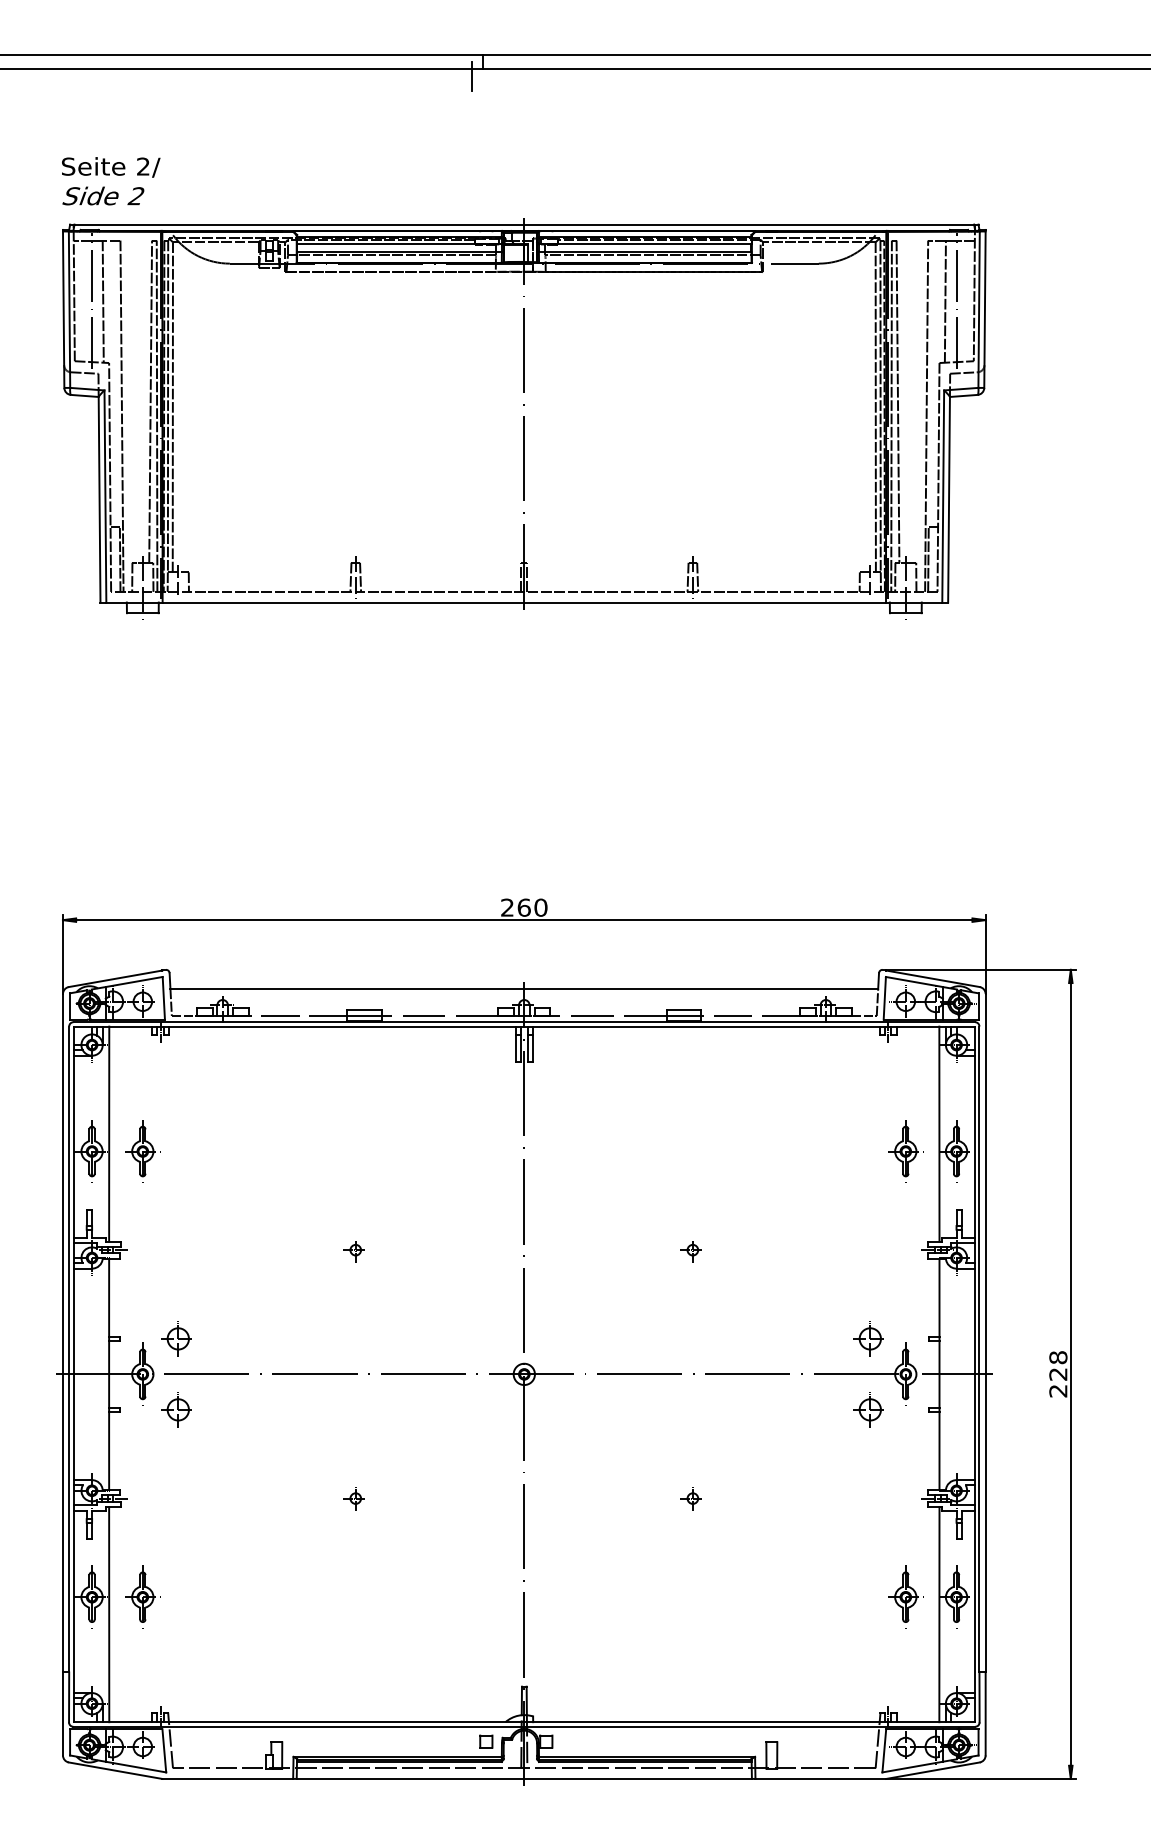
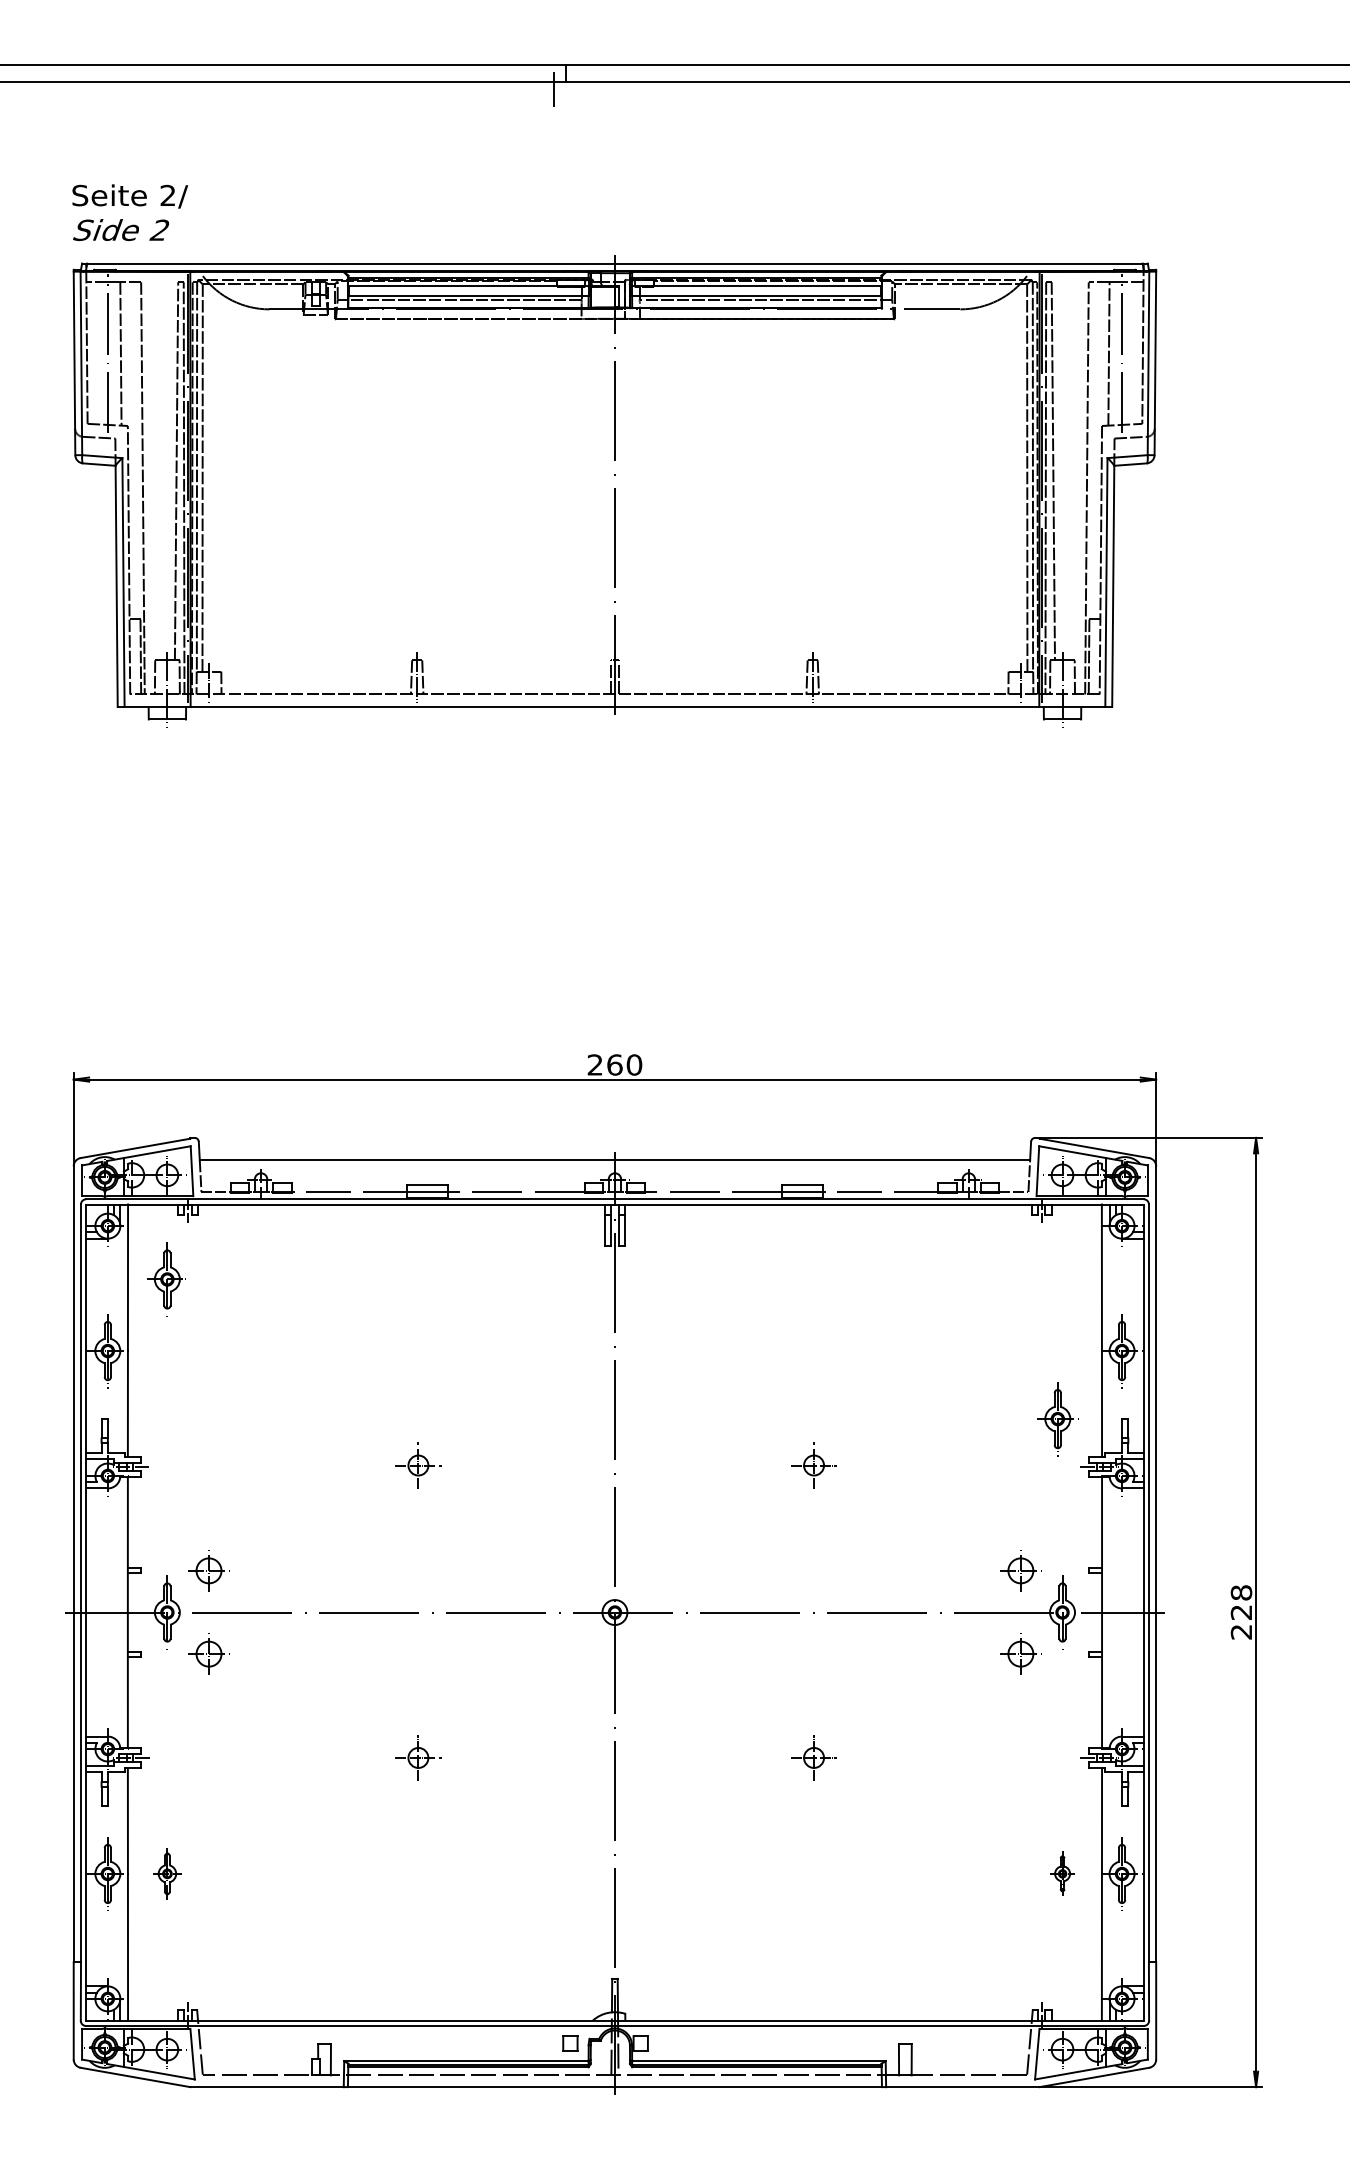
part: (142, 1151) -> (167, 1279), moved
part: (905, 1151) -> (1057, 1419), moved
part: (353, 1251) -> (414, 1468), size x1.6
part: (690, 1251) -> (809, 1468), size x1.6
part: (353, 1498) -> (414, 1758), size x1.6
part: (690, 1498) -> (809, 1758), size x1.6
part: (142, 1596) -> (167, 1873), size x0.7
part: (905, 1596) -> (1062, 1873), size x0.6

